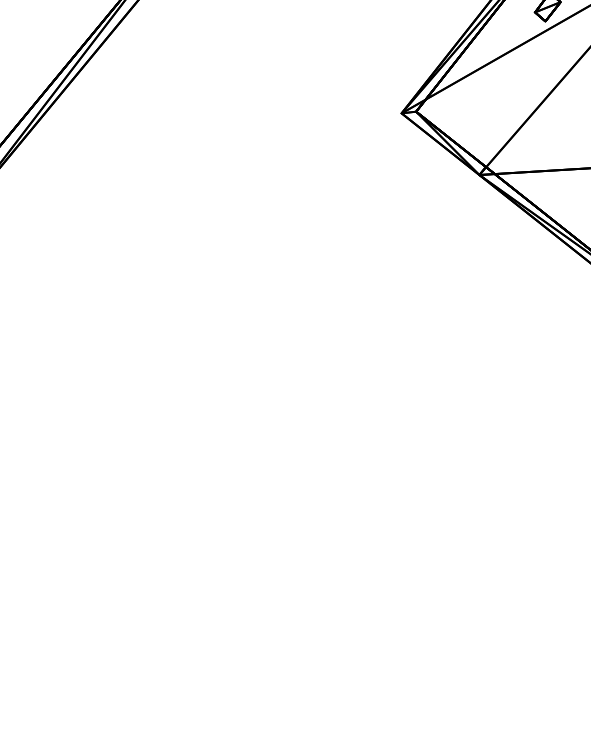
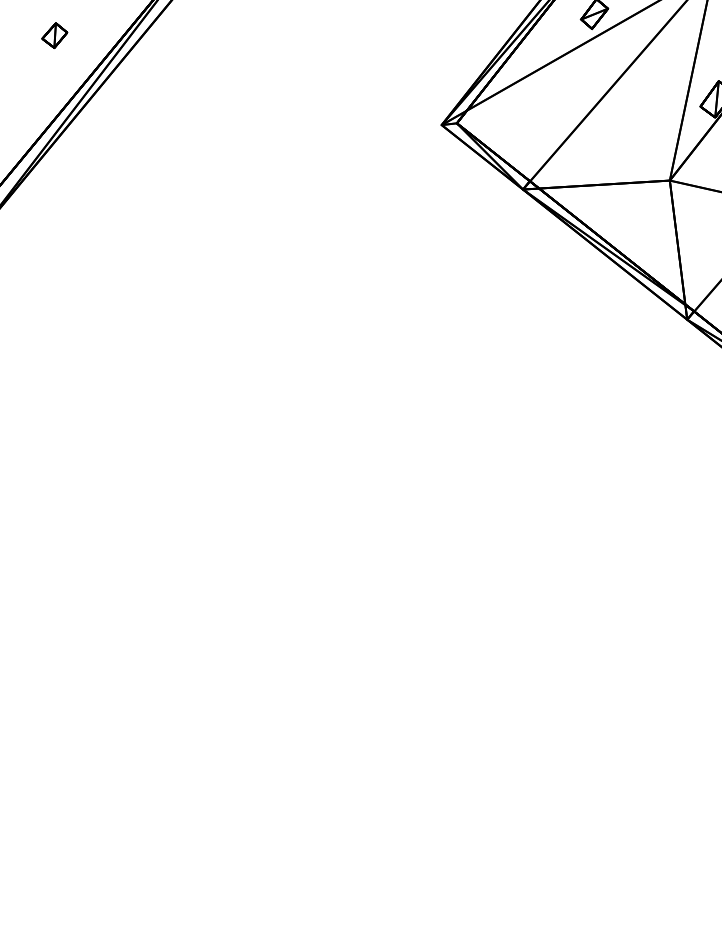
part: (31, 27) -> (54, 35), added

